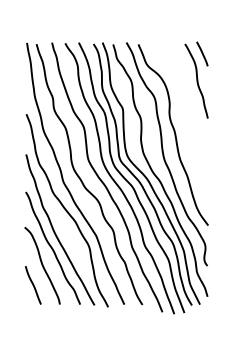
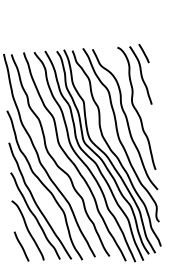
curve: (187, 121) -> (135, 108), added

